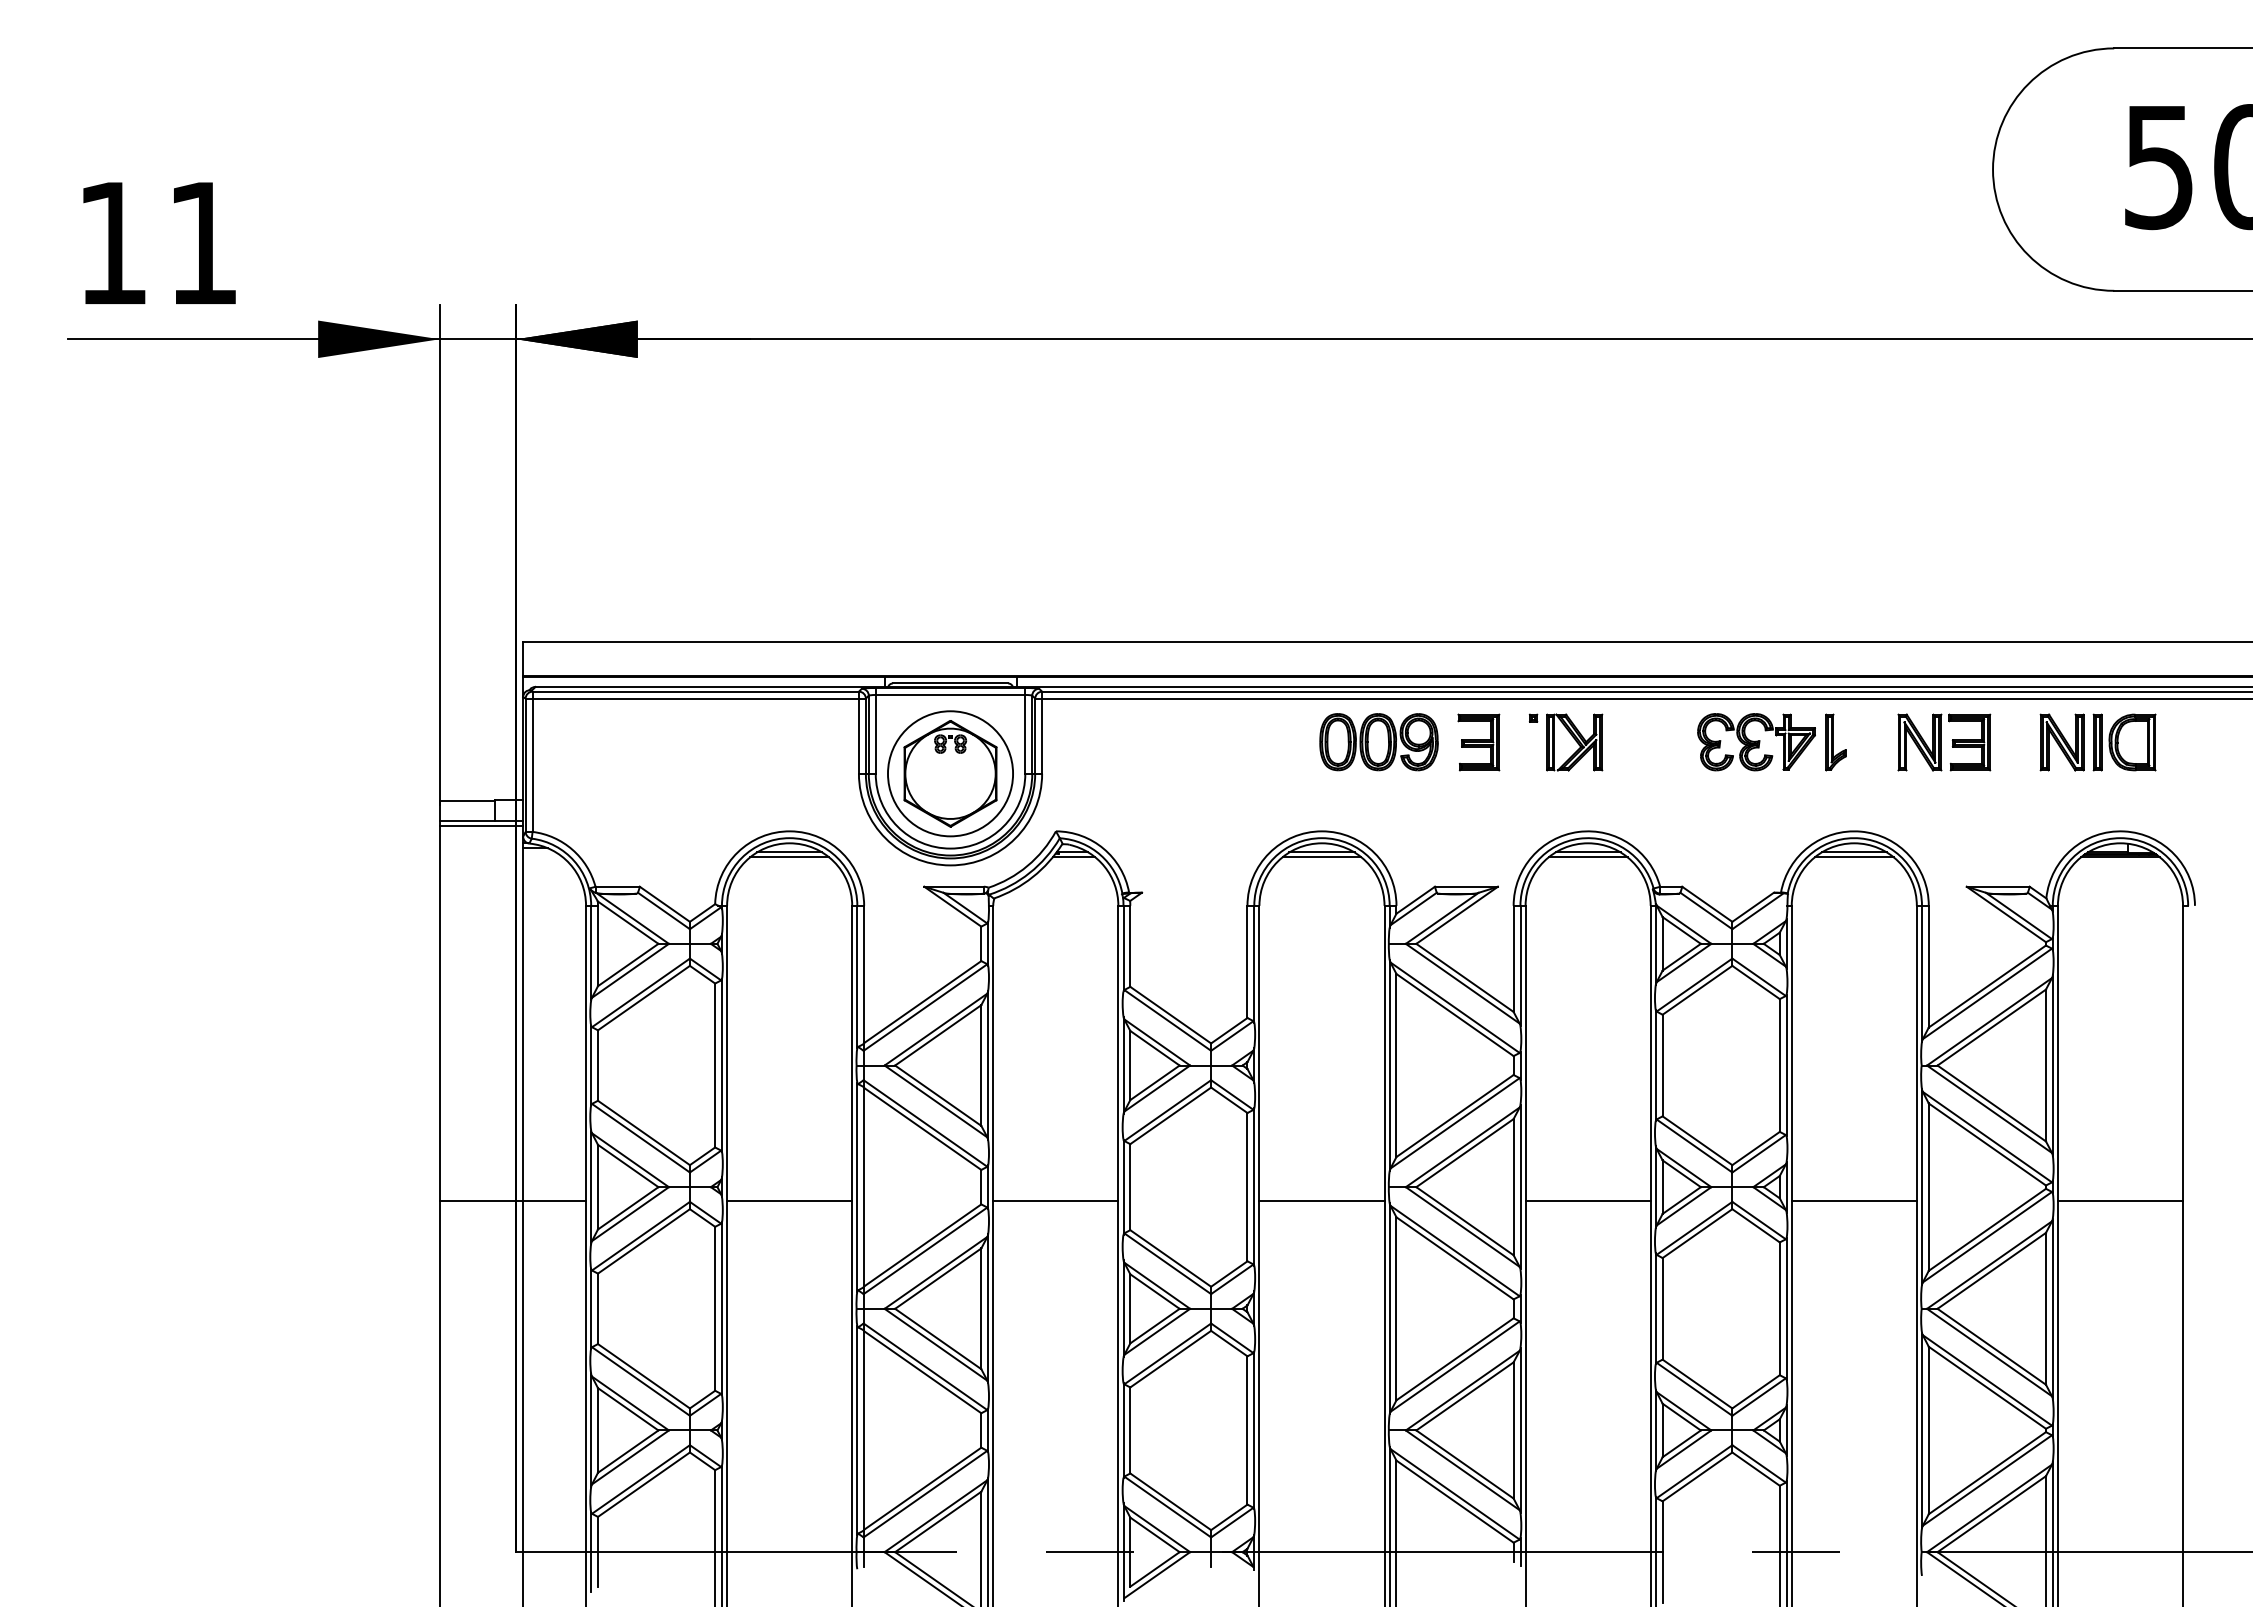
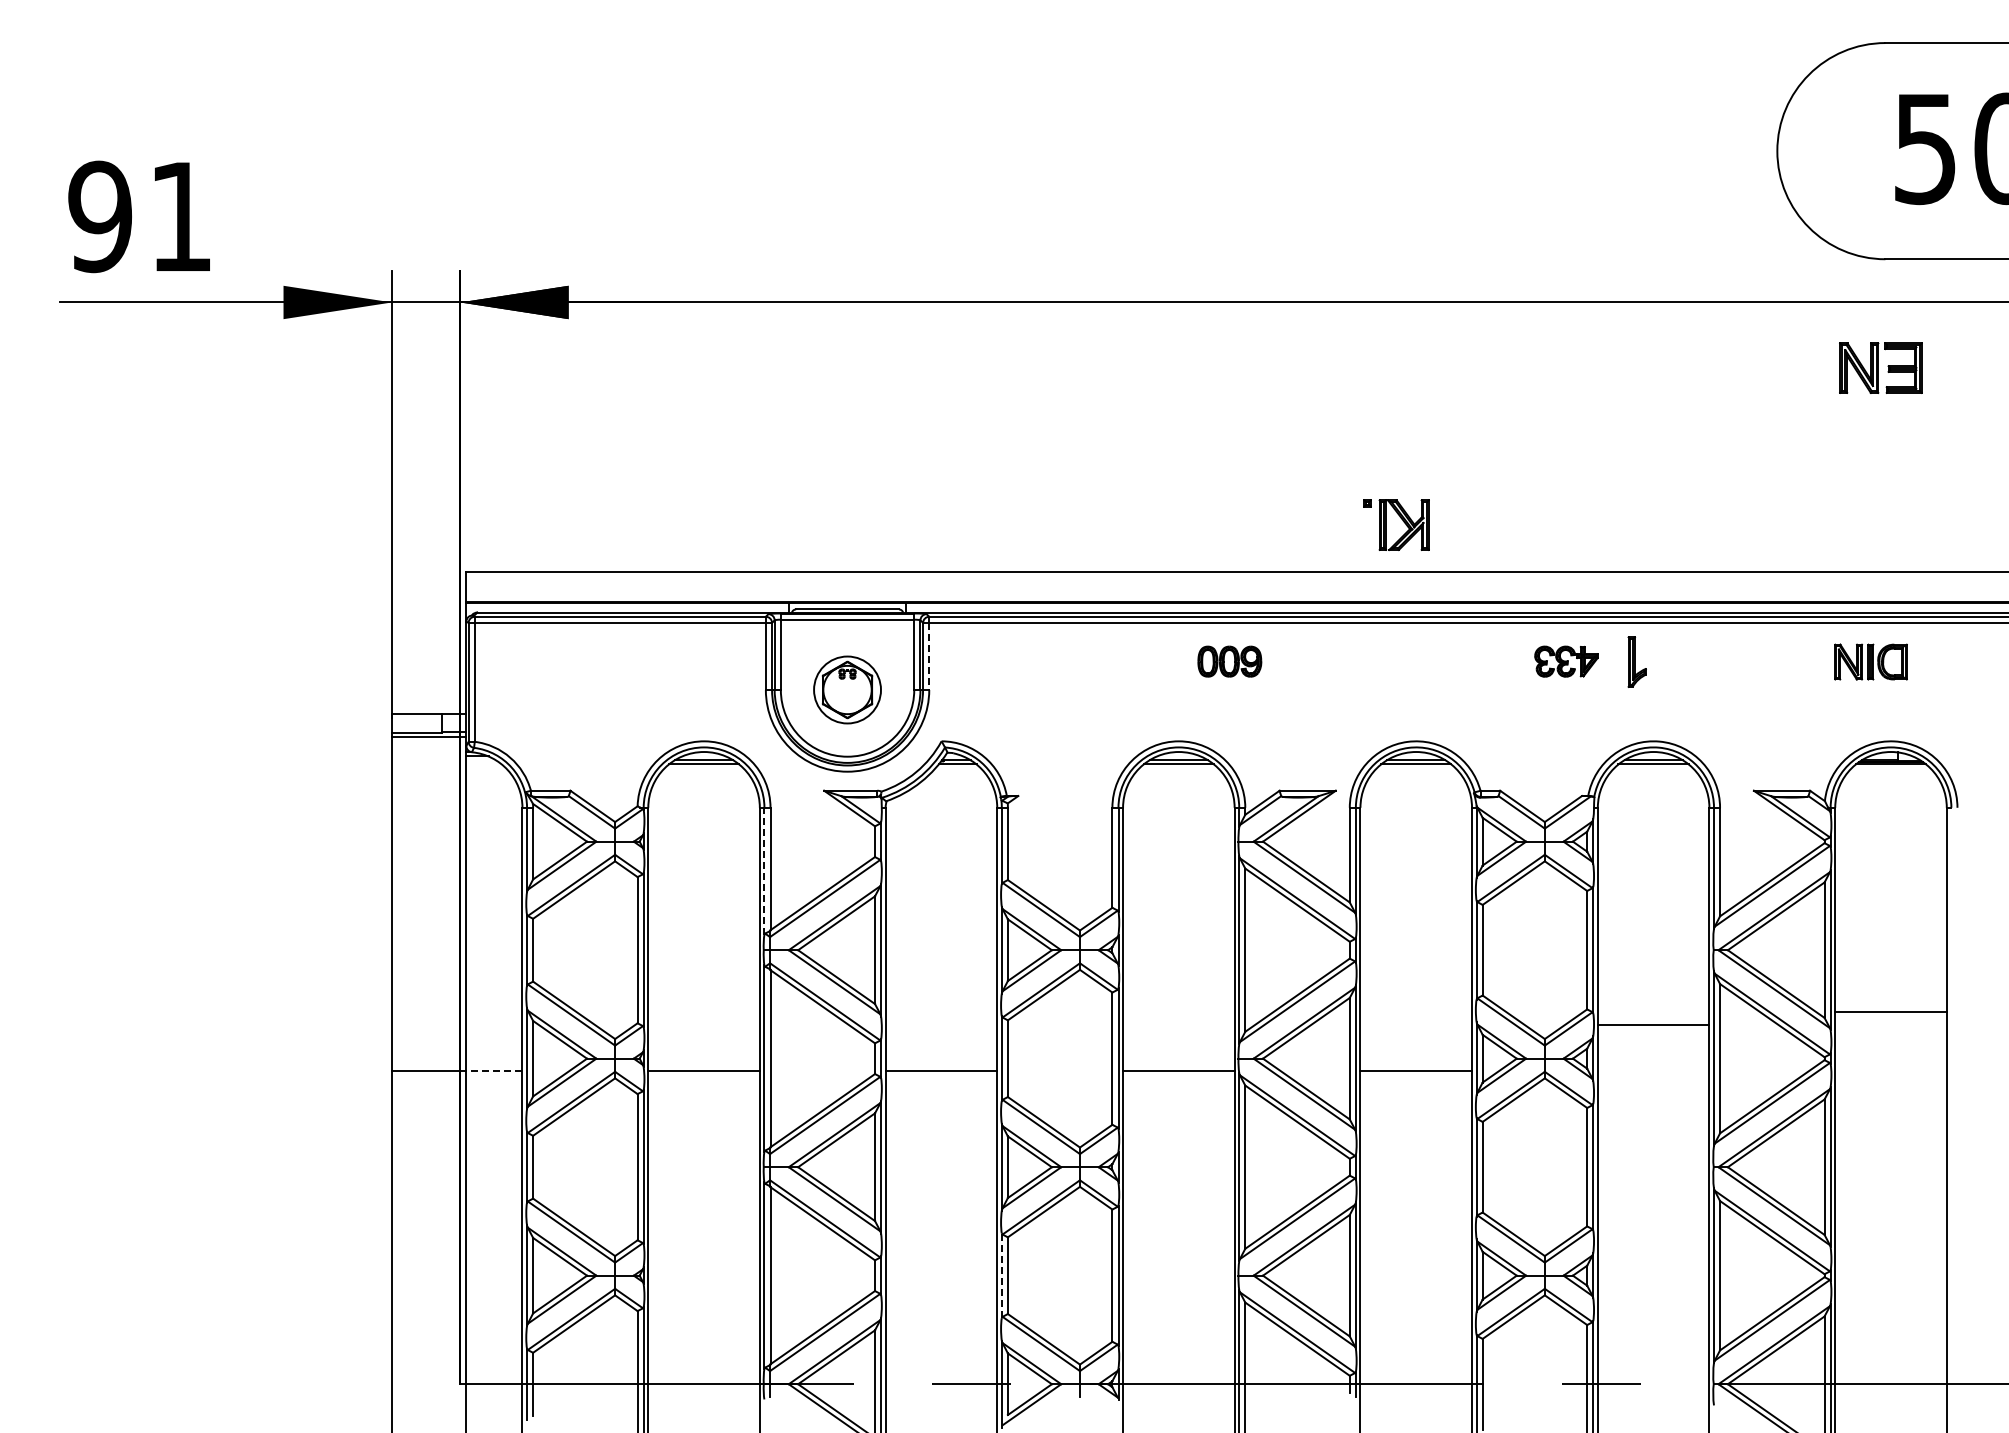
text: (111, 242) -> (99, 216), 11 -> 91
line: (1042, 736) -> (929, 656), solid -> dashed
part: (1571, 736) -> (1401, 519), moved
part: (1378, 741) -> (1229, 661), size x0.6
part: (1478, 741) -> (1318, 661), removed
part: (1756, 741) -> (1566, 661), size x0.6
part: (1943, 741) -> (1880, 367), moved
part: (2097, 741) -> (1870, 661), size x0.7
part: (950, 773) -> (847, 689), size x0.6
line: (857, 977) -> (764, 871), solid -> dashed
line: (553, 1201) -> (493, 1071), solid -> dashed
line: (1854, 1201) -> (1653, 1025), moved
line: (2119, 1201) -> (1890, 1012), moved
line: (1123, 1430) -> (1001, 1275), solid -> dashed

